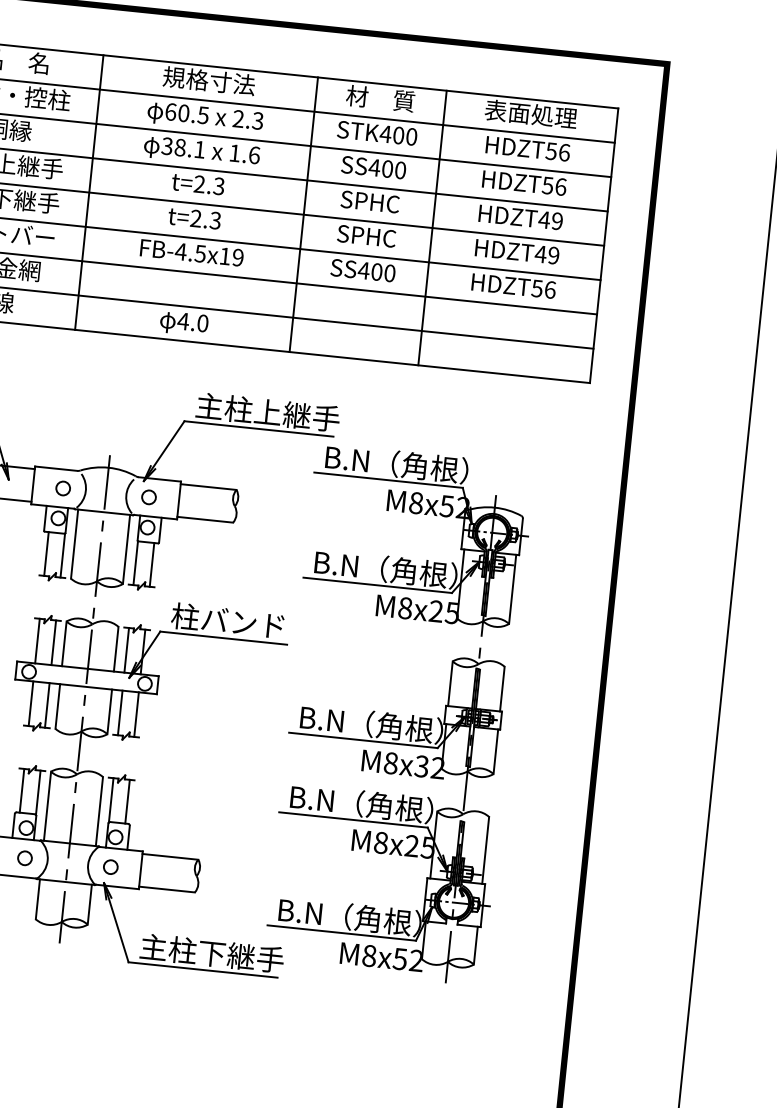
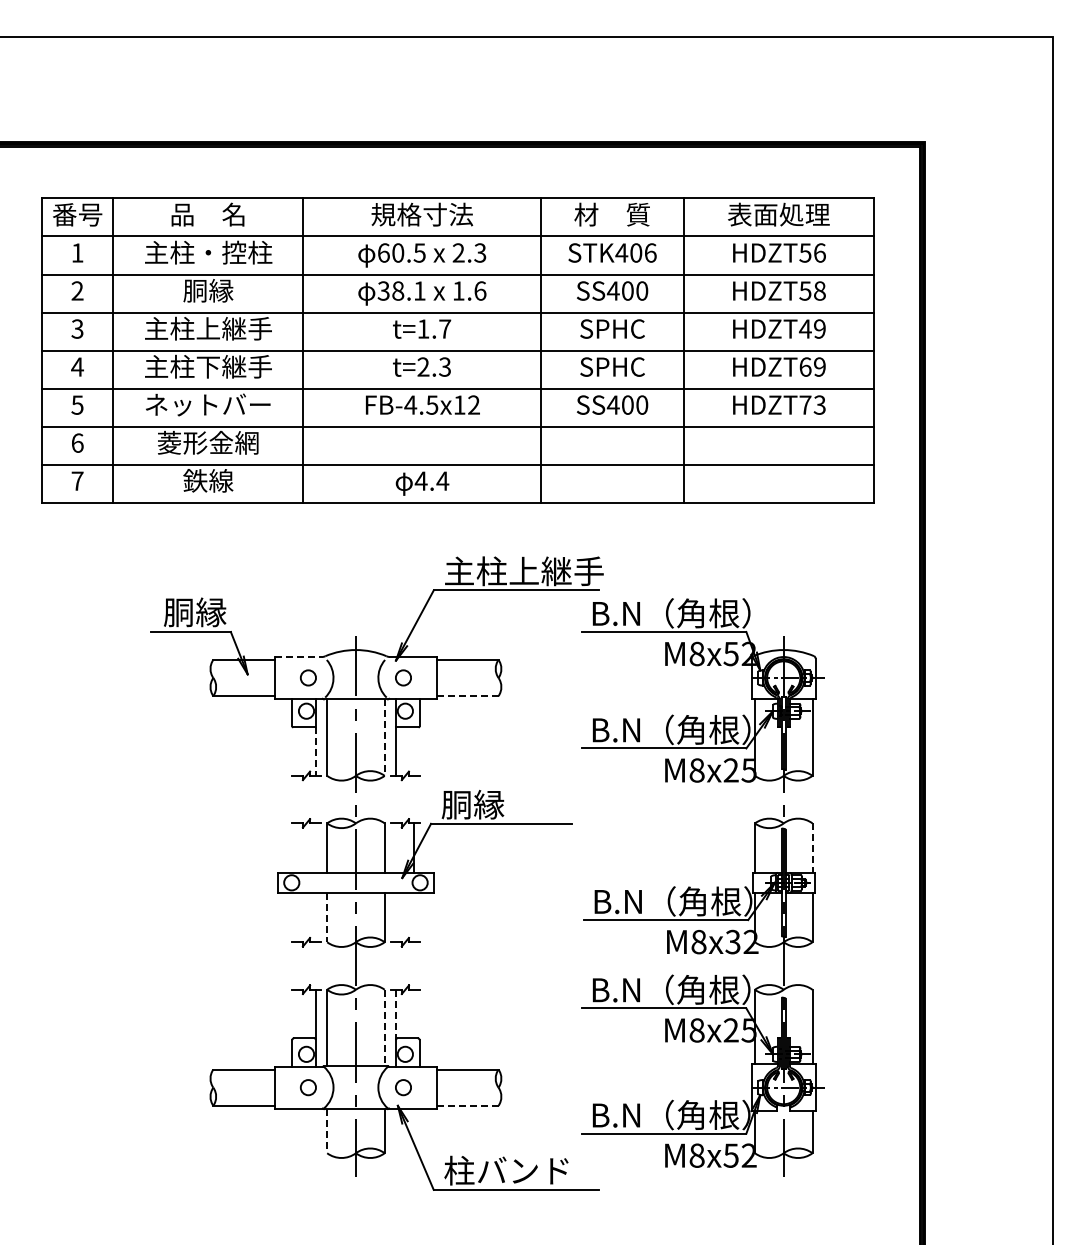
text: (411, 136) -> (650, 252), STK400 -> STK406
text: (209, 184) -> (434, 328), t=2.3 -> t=1.7
text: (560, 186) -> (819, 290), HDZT56 -> HDZT58
text: (540, 253) -> (804, 366), HDZT49 -> HDZT69
text: (237, 257) -> (473, 404), FB-4.5x19 -> FB-4.5x12
text: (543, 288) -> (812, 404), HDZT56 -> HDZT73
text: (202, 322) -> (442, 480), 4.0 -> 4.4
line: (57, 469) -> (299, 657), solid -> dashed
line: (205, 520) -> (467, 696), solid -> dashed
line: (126, 550) -> (384, 738), solid -> dashed
line: (46, 553) -> (297, 751), removed
line: (62, 556) -> (315, 752), solid -> dashed
line: (152, 564) -> (414, 751), removed
text: (227, 620) -> (503, 804), 柱バンド -> 胴縁
line: (37, 640) -> (297, 847), removed
line: (53, 642) -> (315, 847), removed
line: (126, 649) -> (396, 847), removed
line: (502, 689) -> (812, 848), solid -> dashed
line: (31, 703) -> (297, 917), removed
line: (47, 705) -> (315, 917), removed
line: (58, 706) -> (327, 917), solid -> dashed
line: (120, 712) -> (396, 917), removed
line: (136, 714) -> (414, 917), removed
line: (22, 790) -> (297, 1013), removed
line: (111, 800) -> (396, 1014), solid -> dashed
line: (127, 801) -> (414, 1013), removed
line: (99, 812) -> (384, 1028), solid -> dashed
line: (166, 889) -> (467, 1105), solid -> dashed
line: (38, 899) -> (327, 1131), solid -> dashed
text: (211, 953) -> (523, 1170), 主柱下継手 -> 柱バンド

